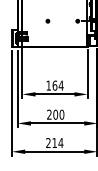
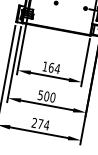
text: (49, 114) -> (40, 95), 200 -> 500
text: (54, 142) -> (40, 123), 214 -> 274

